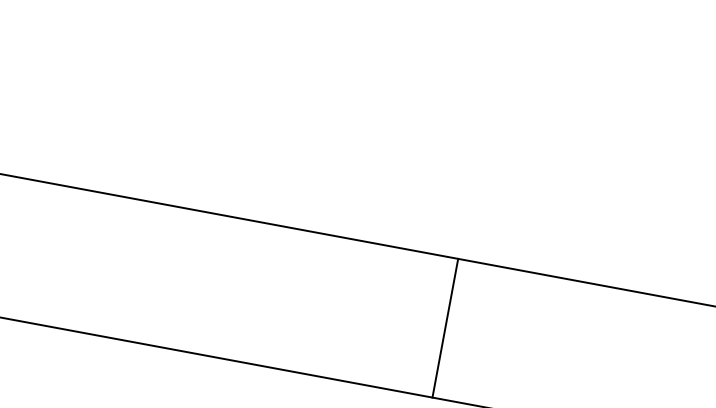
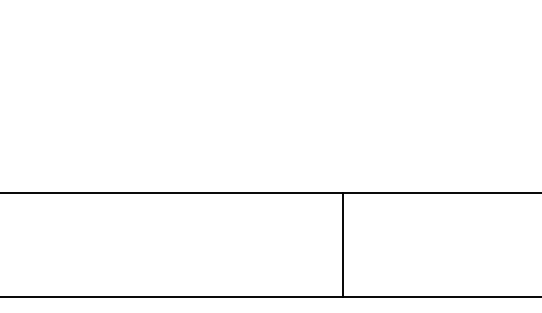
line: (445, 328) -> (342, 245), moved

